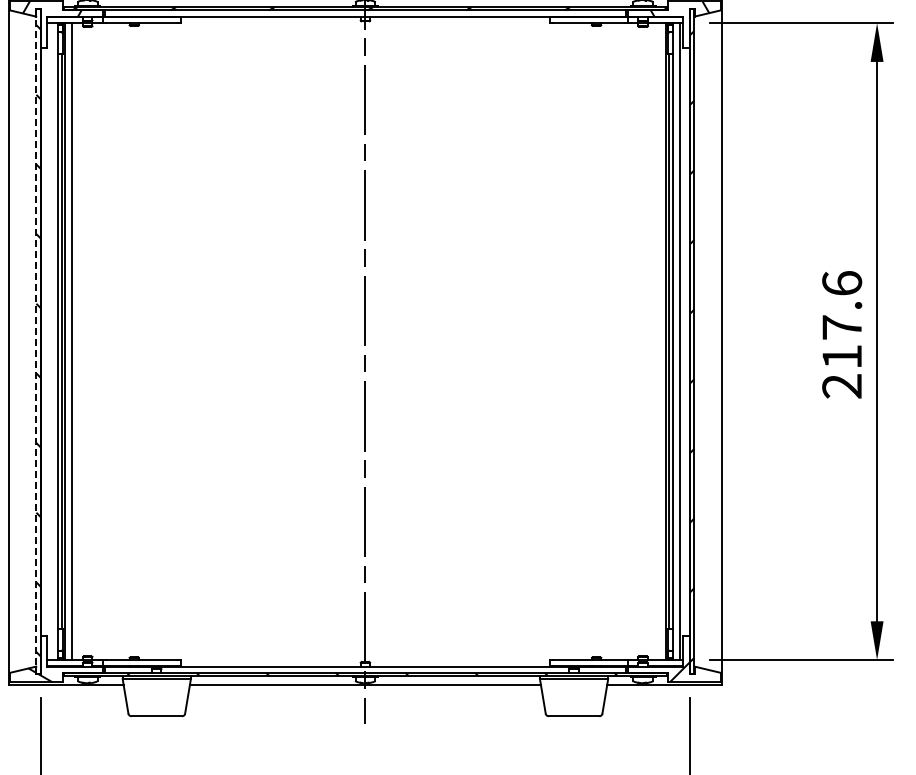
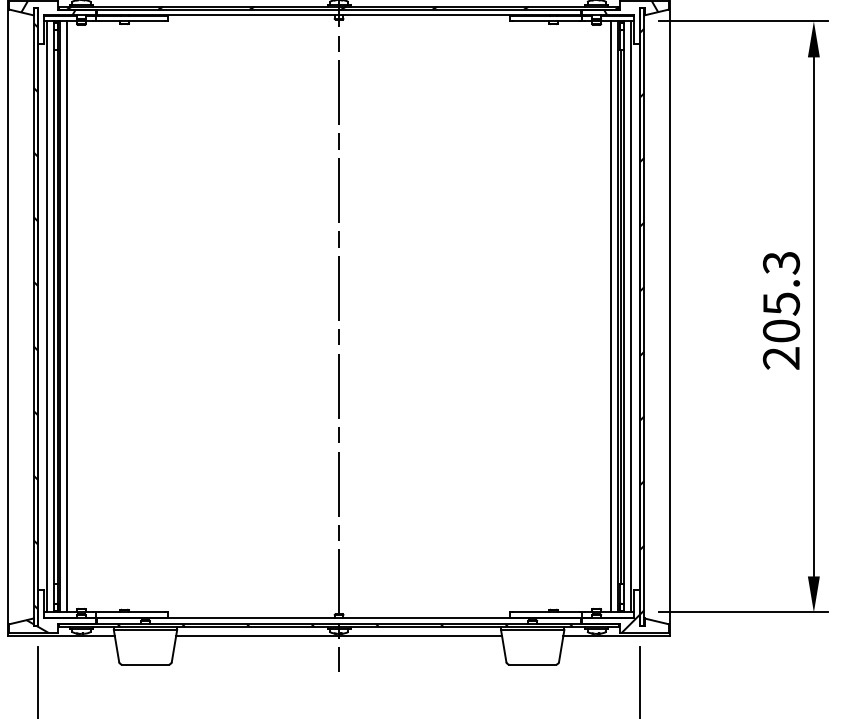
text: (842, 319) -> (781, 296), 217.6 -> 205.3
line: (36, 341) -> (33, 316), dashed -> solid
line: (50, 341) -> (46, 316), added
line: (658, 341) -> (611, 316), added

